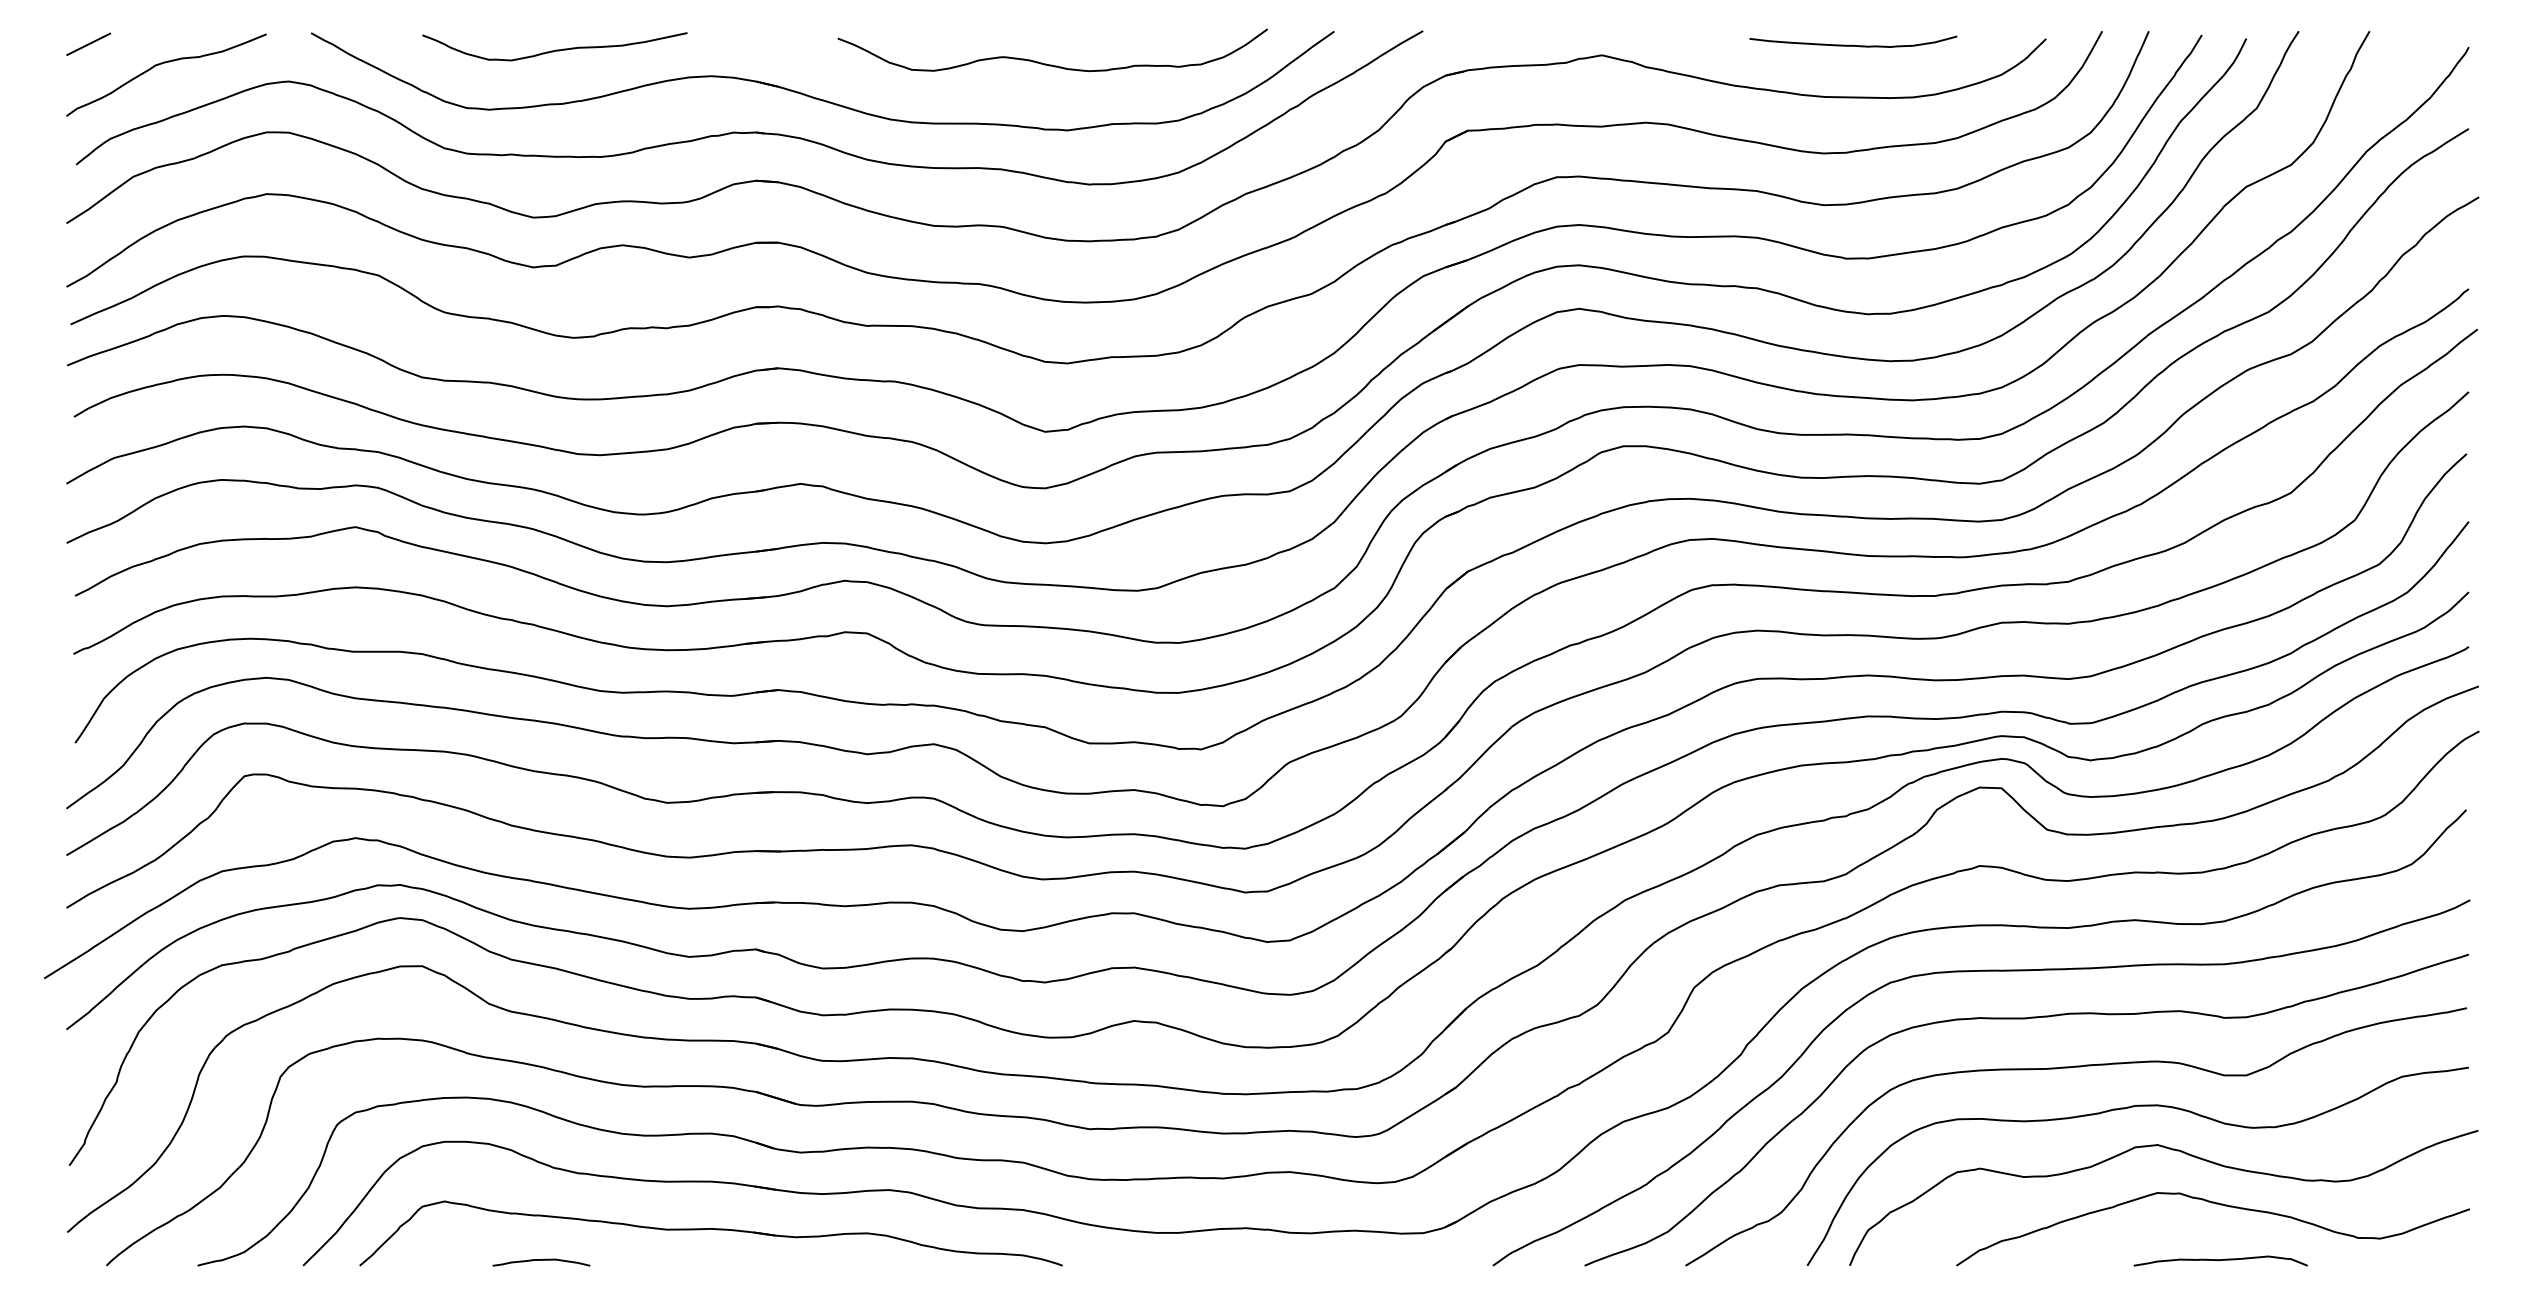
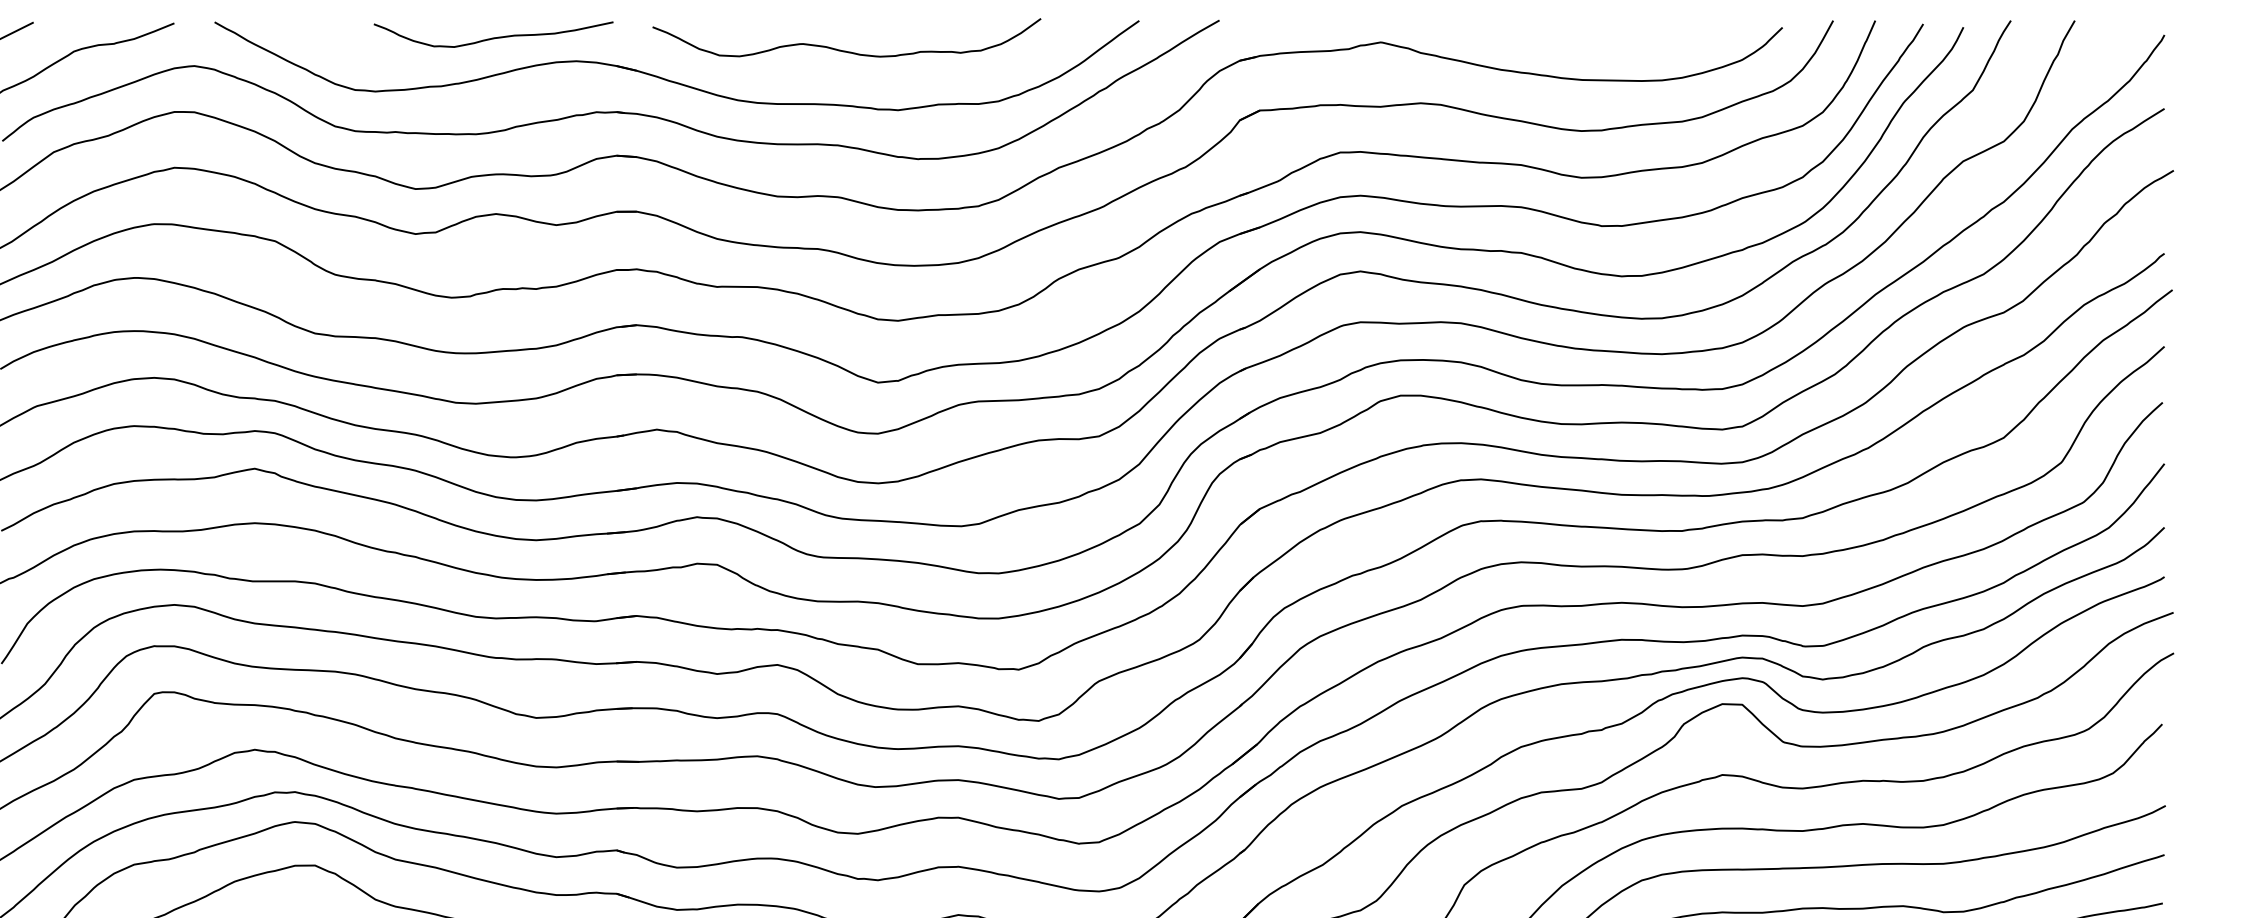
curve: (1853, 44) -> (1608, 32), removed
curve: (555, 49) -> (494, 37), moved
curve: (1051, 64) -> (845, 50), moved

